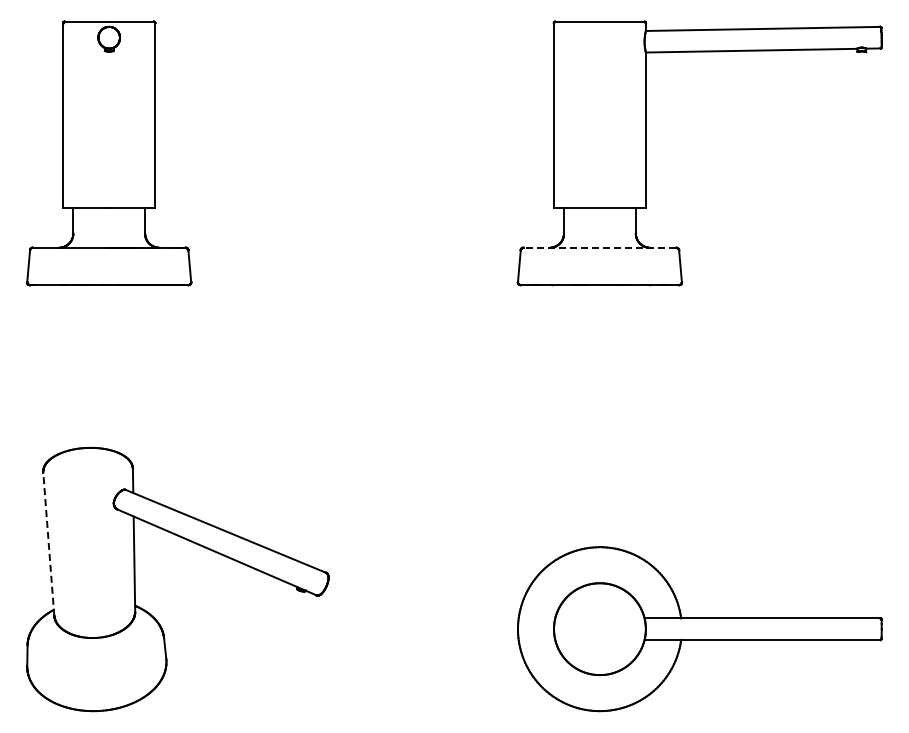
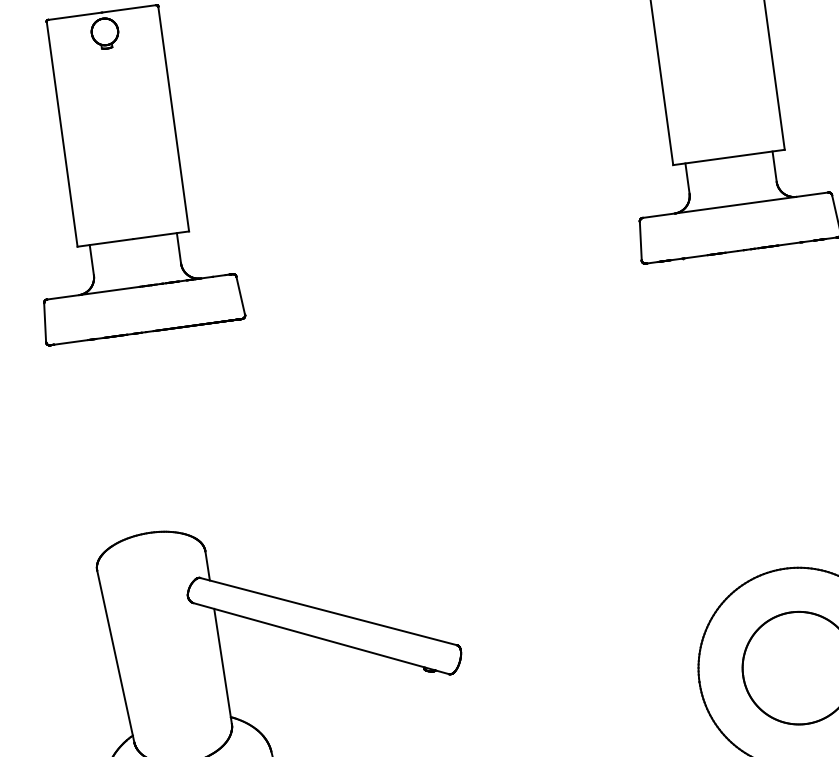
line: (599, 247) -> (734, 204), dashed -> solid
line: (48, 544) -> (115, 657), dashed -> solid

